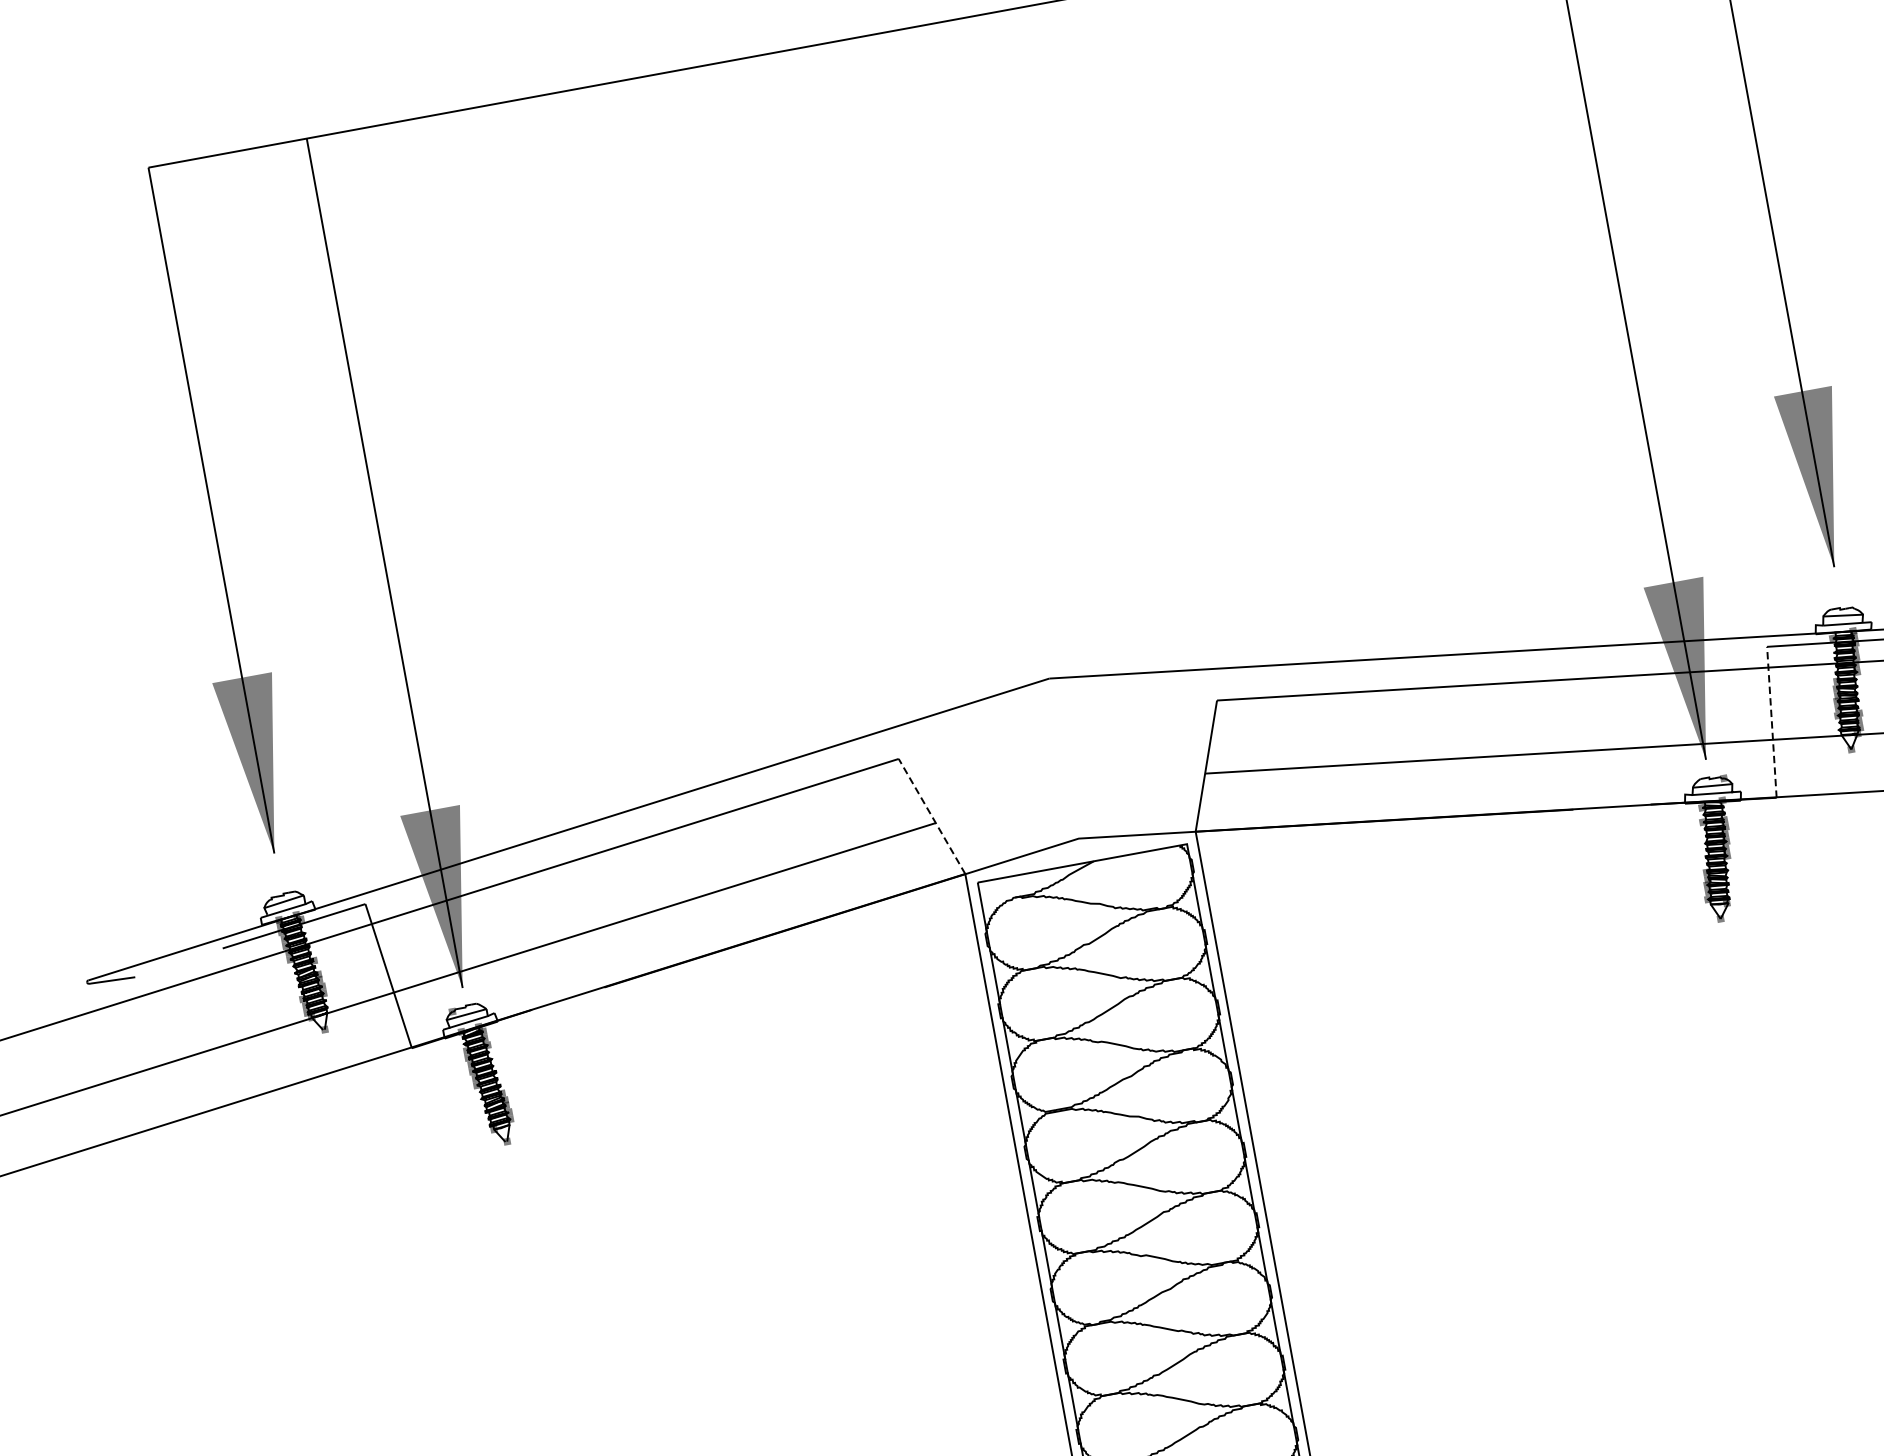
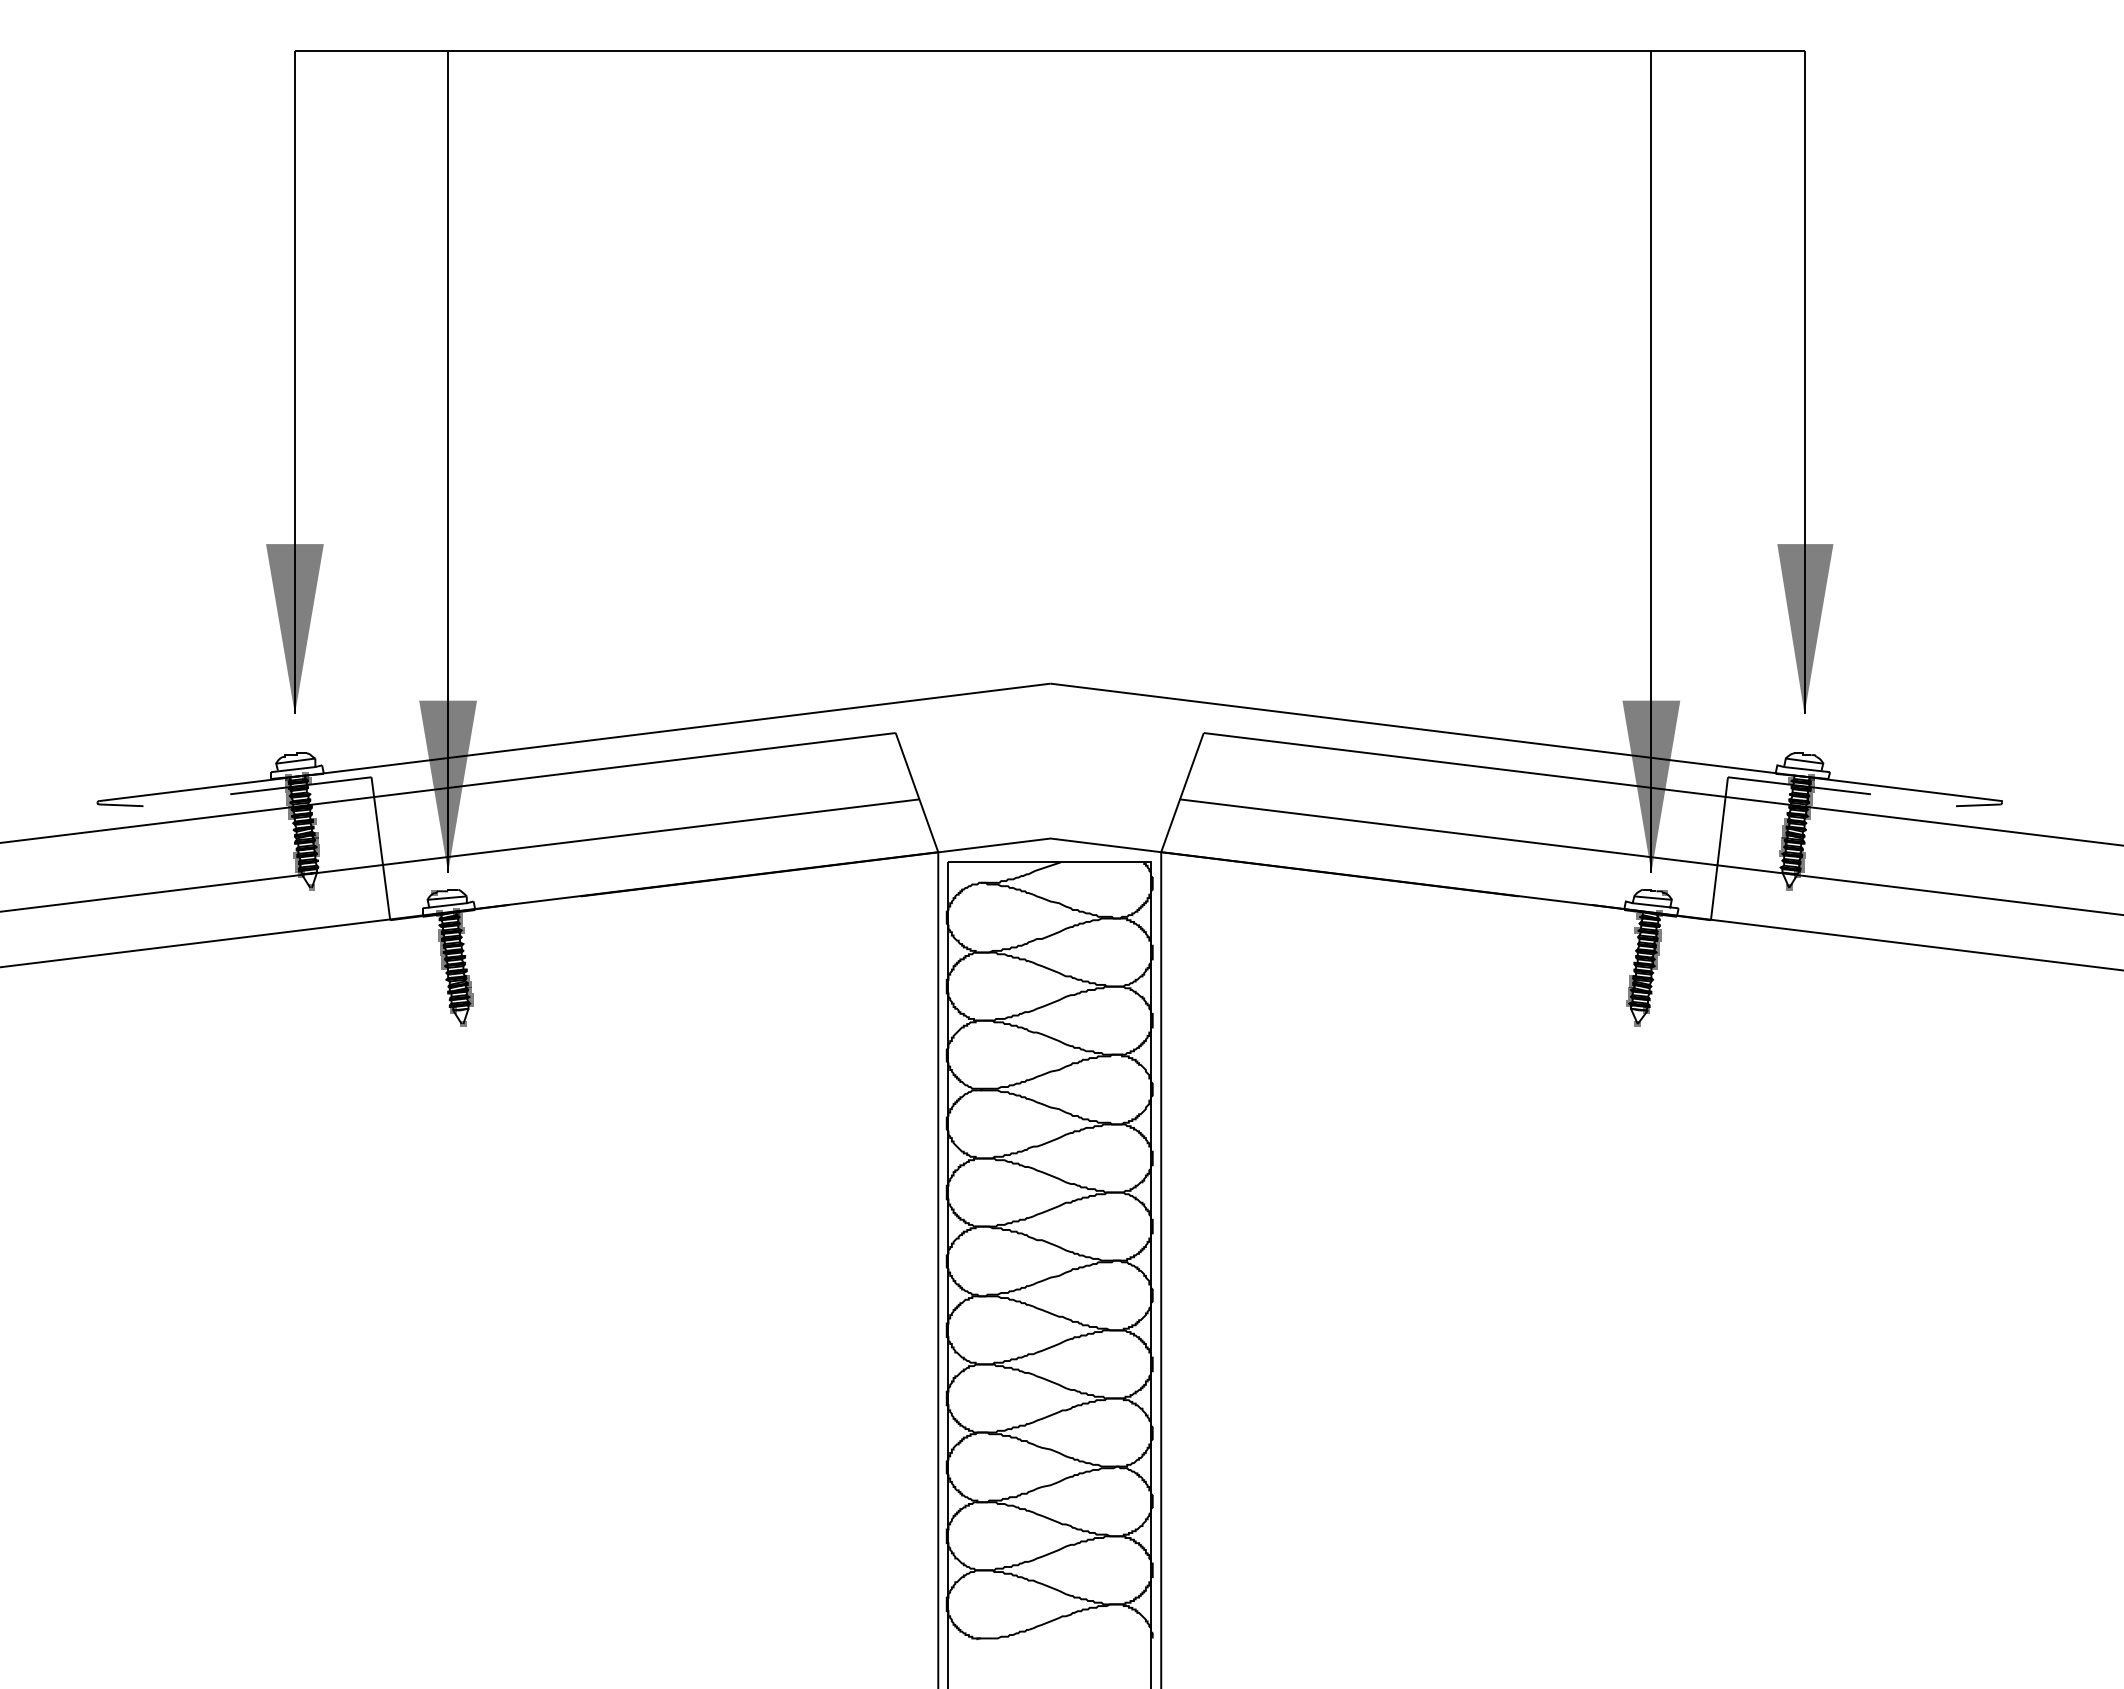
line: (1771, 722) -> (1719, 848), dashed -> solid
line: (931, 816) -> (916, 792), dashed -> solid

